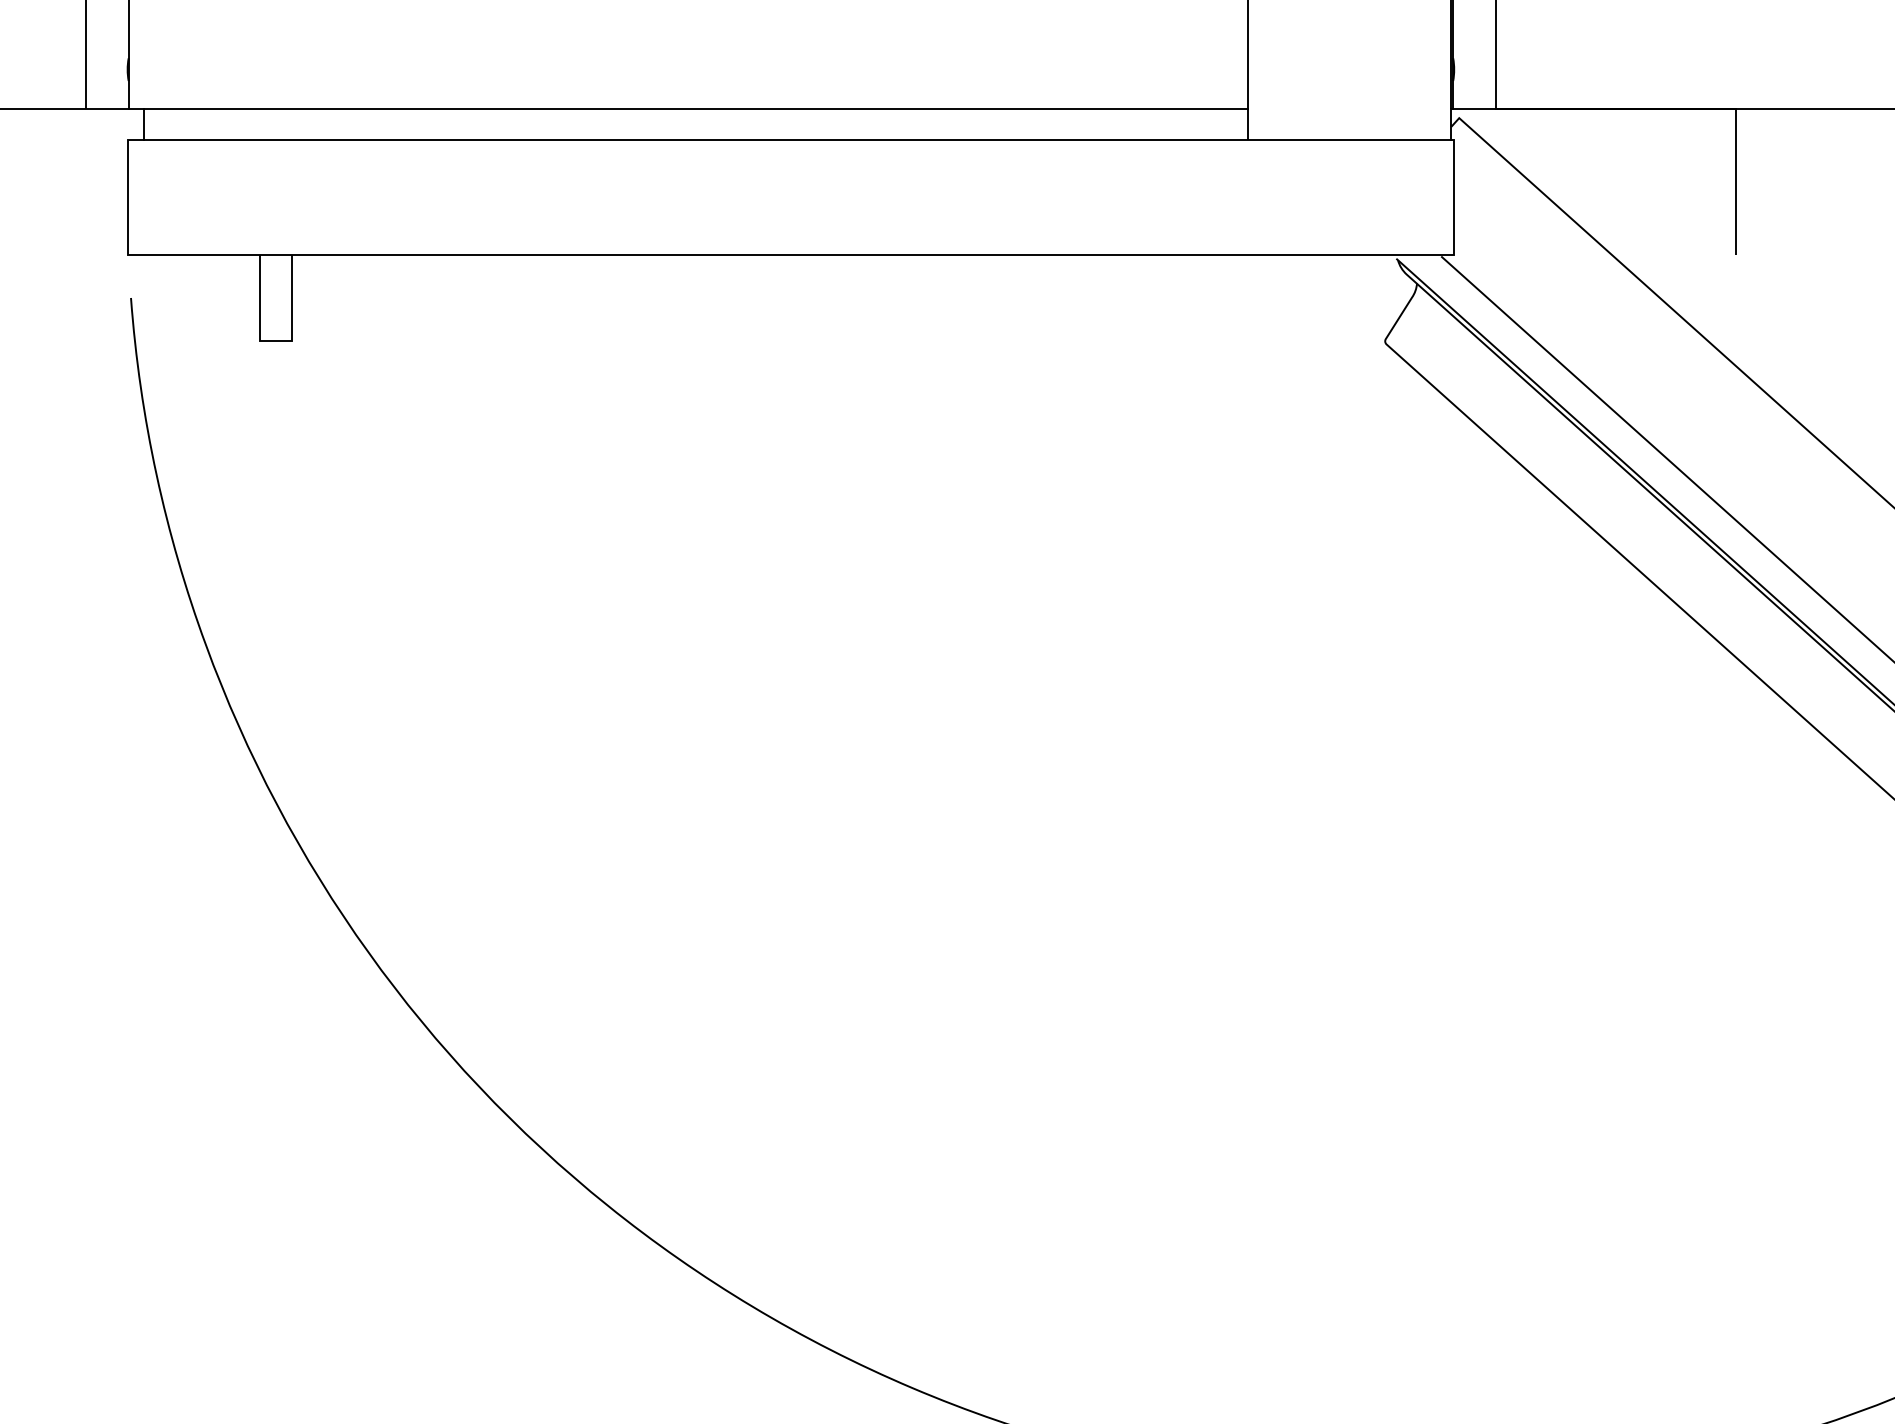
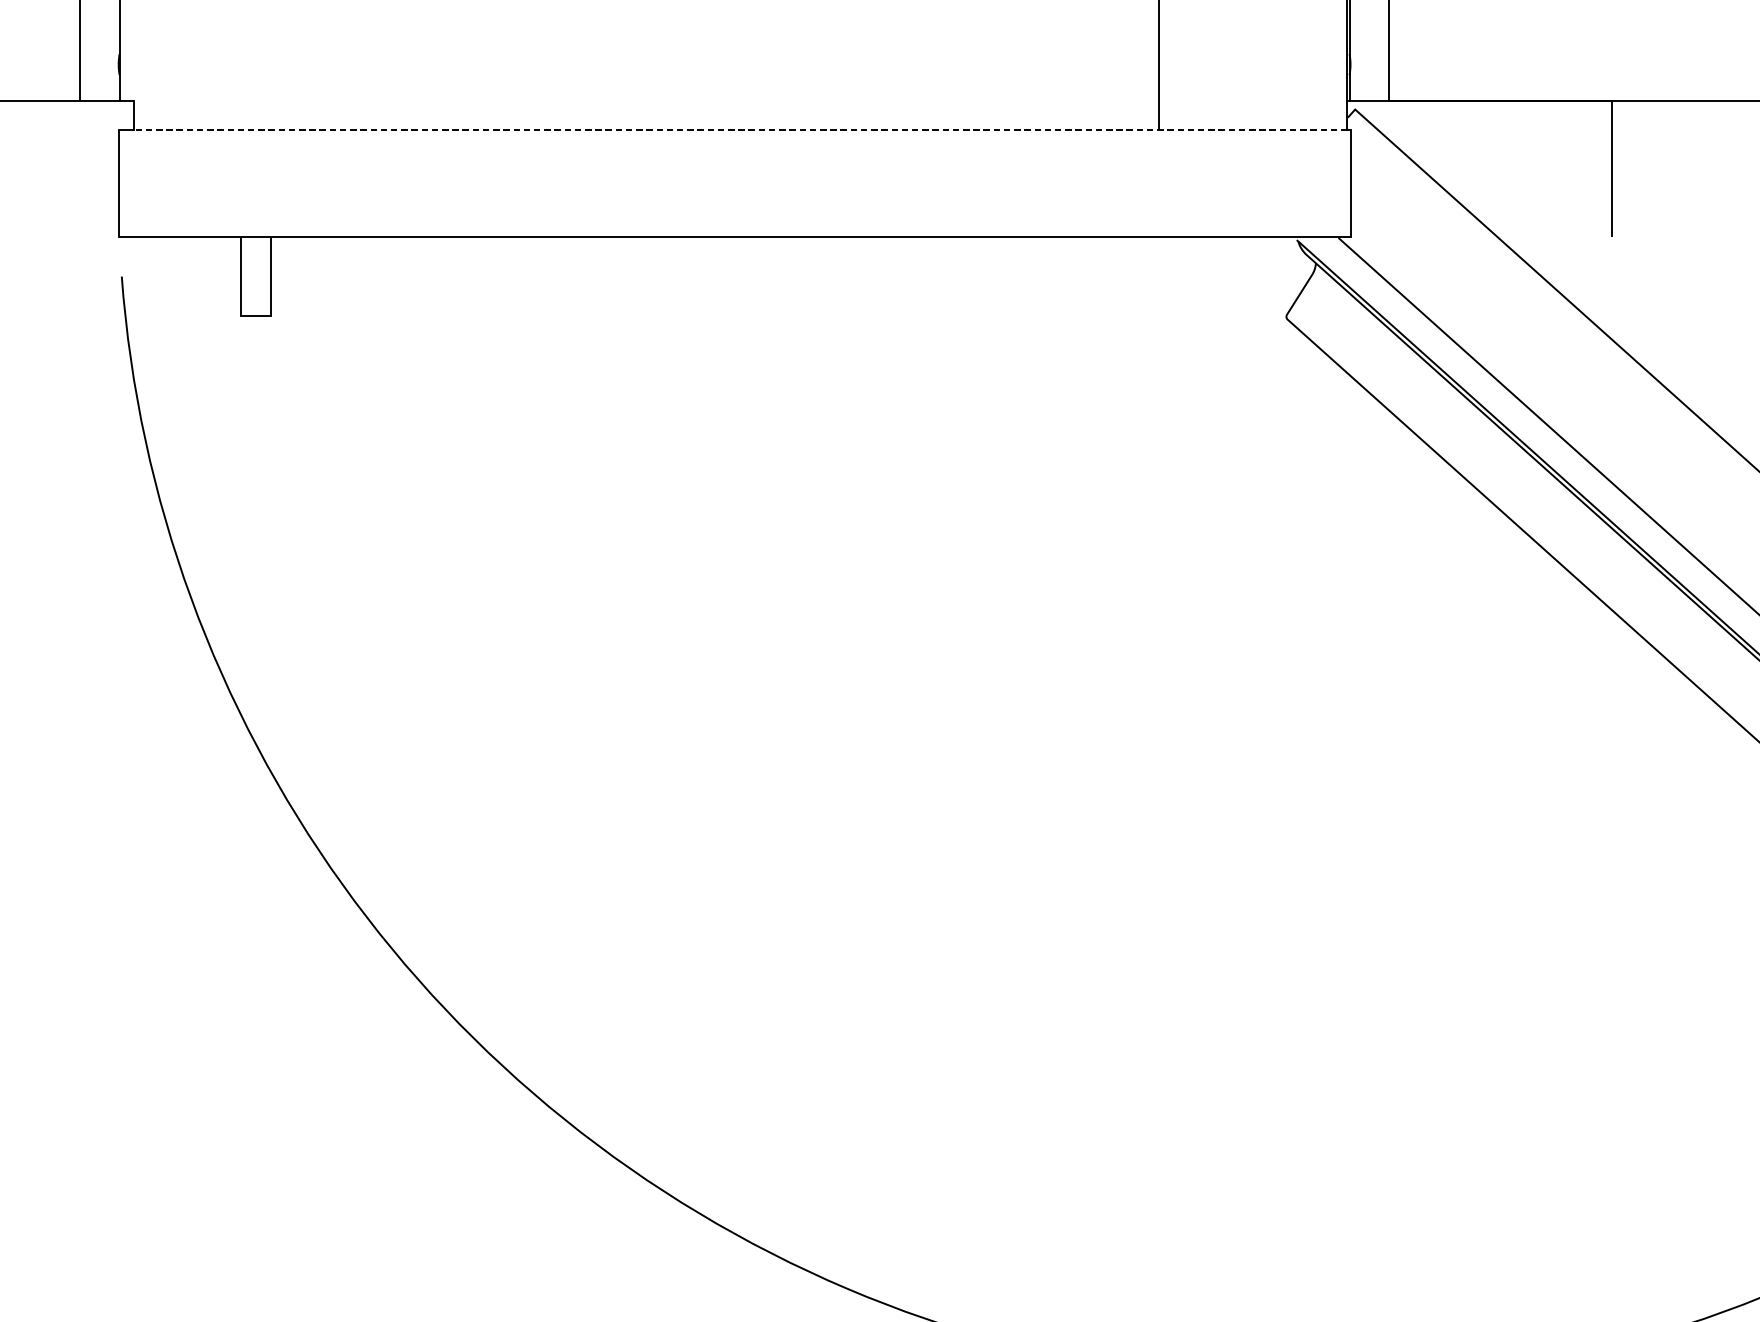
line: (695, 108) -> (645, 100), removed
line: (796, 140) -> (739, 130), solid -> dashed

